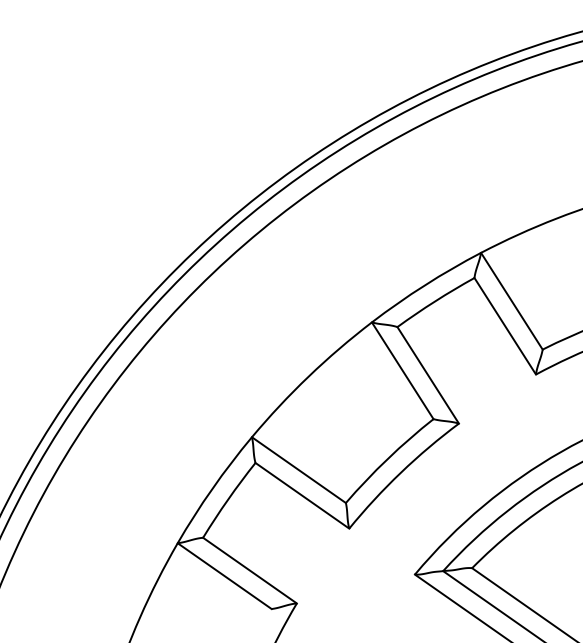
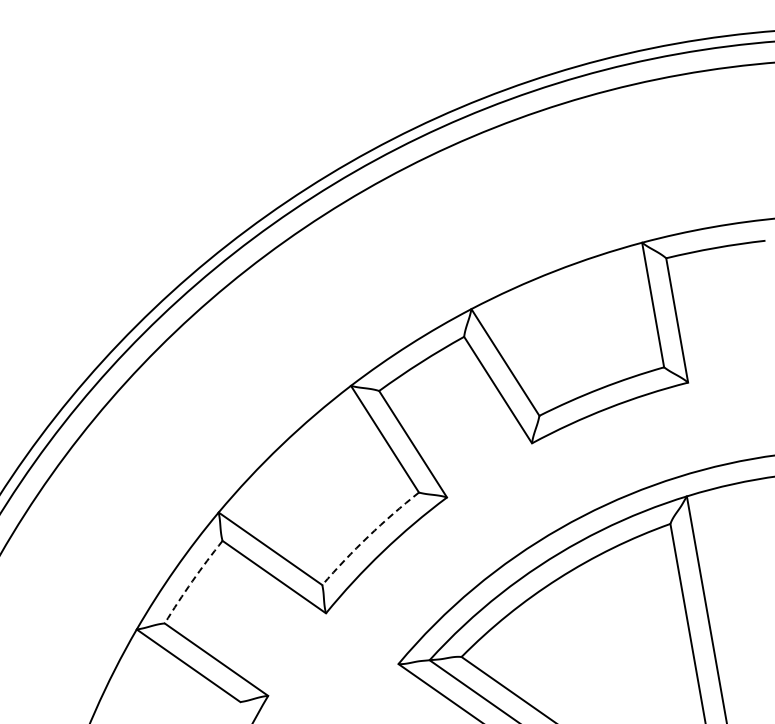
arc: (387, 458) -> (368, 536), solid -> dashed
arc: (228, 499) -> (192, 581), solid -> dashed

